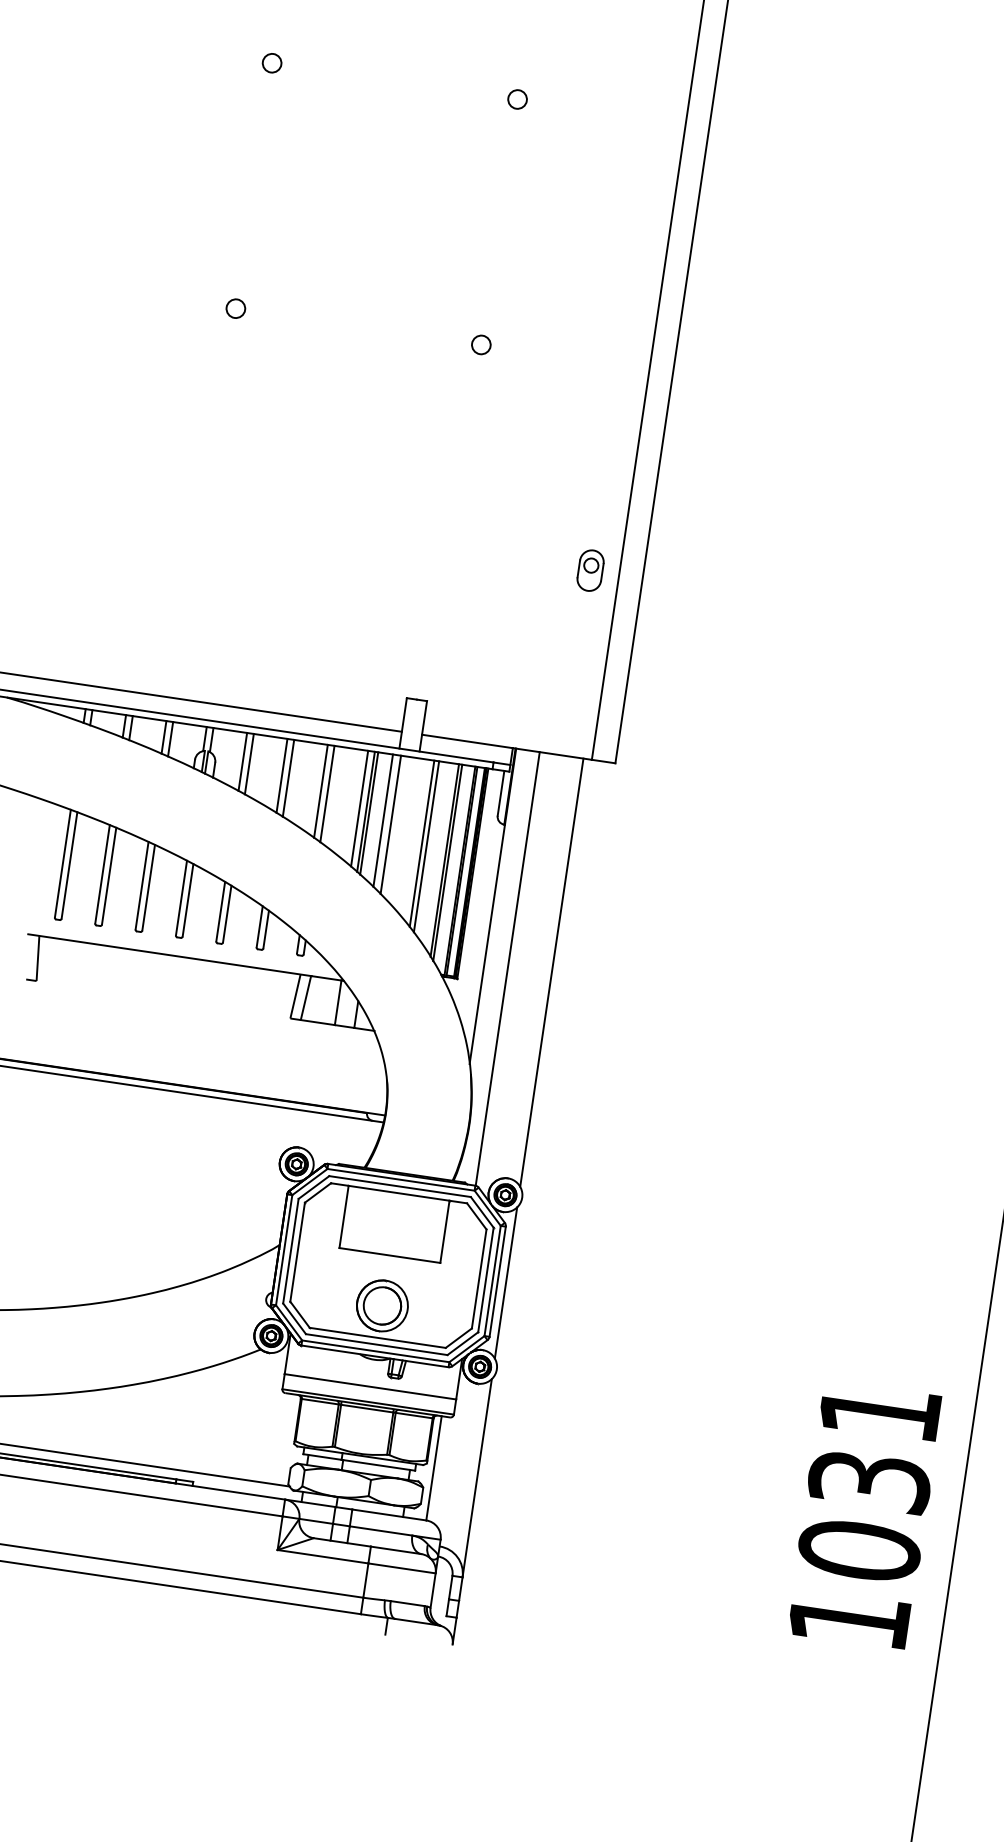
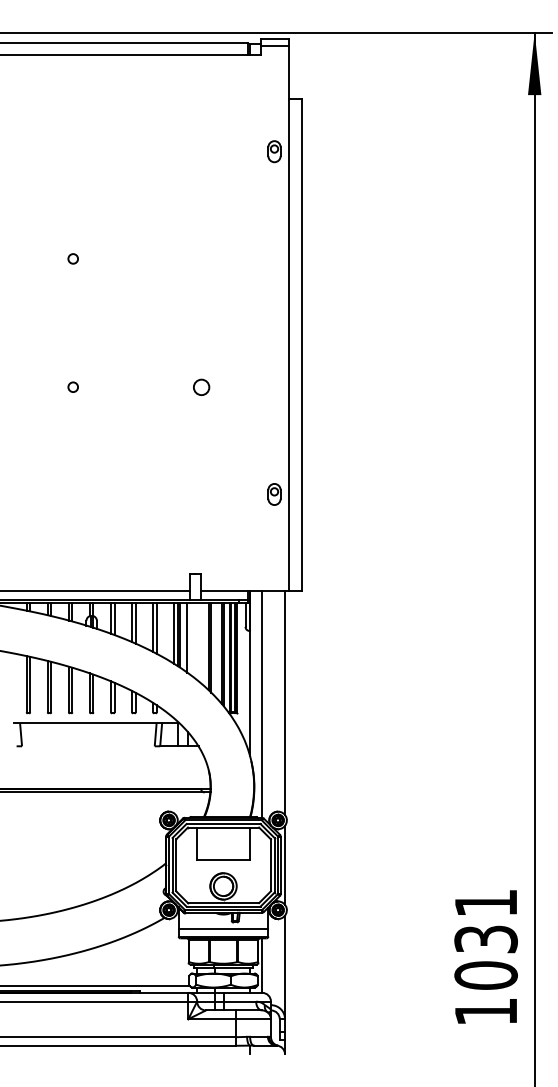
circle: (517, 98) -> (201, 258), removed
circle: (481, 343) -> (201, 386), size x1.6
line: (390, 824) -> (191, 639), removed

